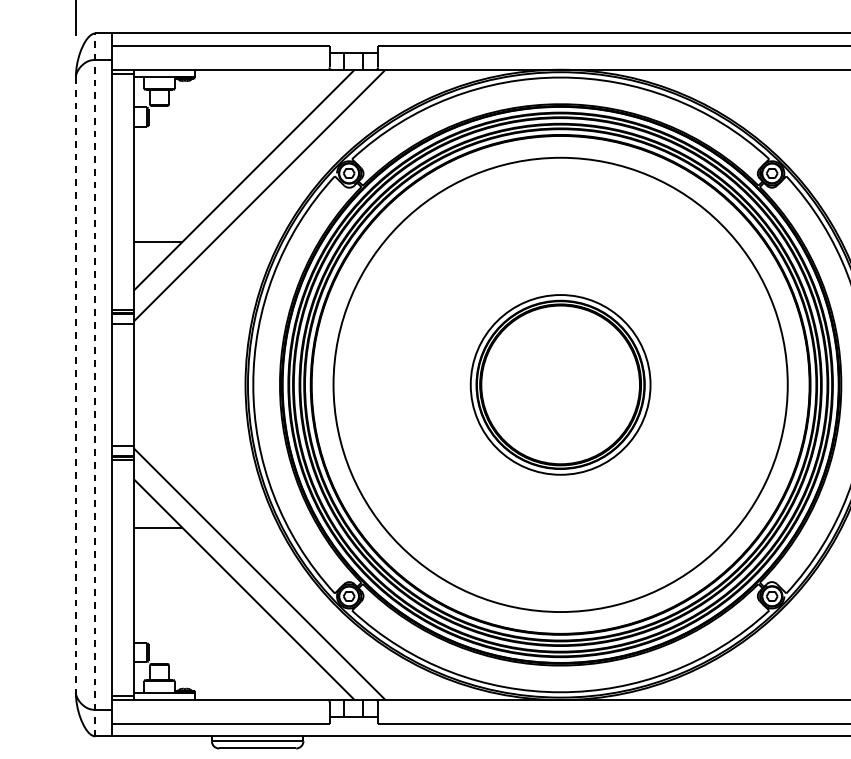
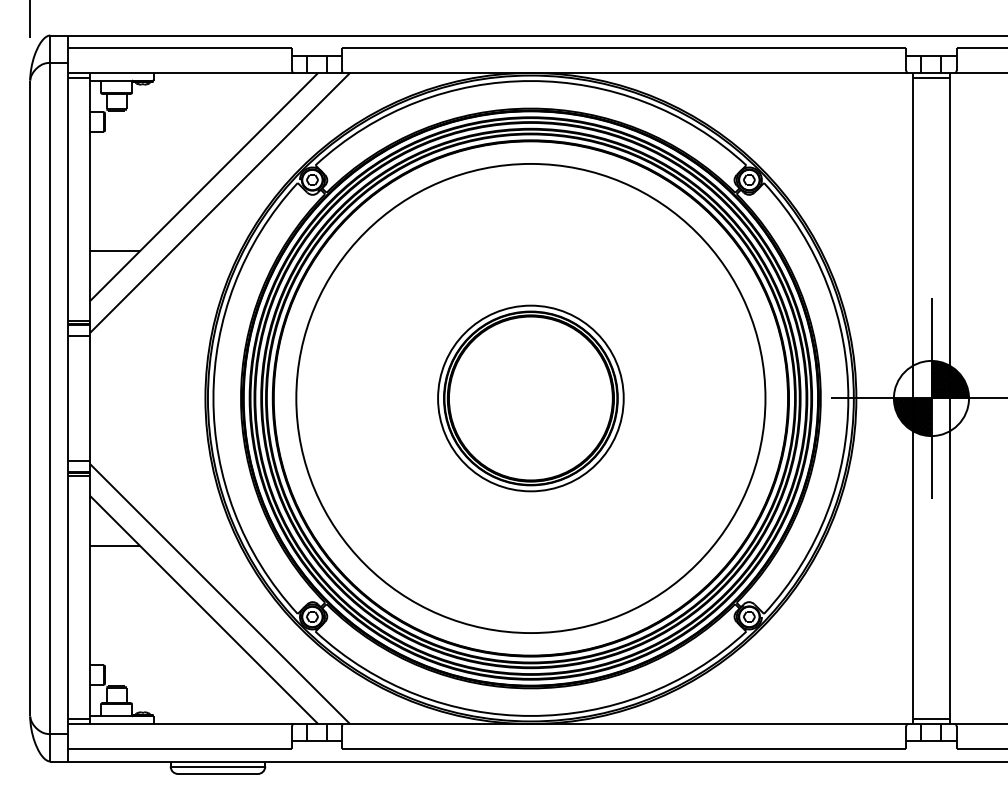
line: (76, 384) -> (30, 398), dashed -> solid
line: (95, 384) -> (50, 398), dashed -> solid

